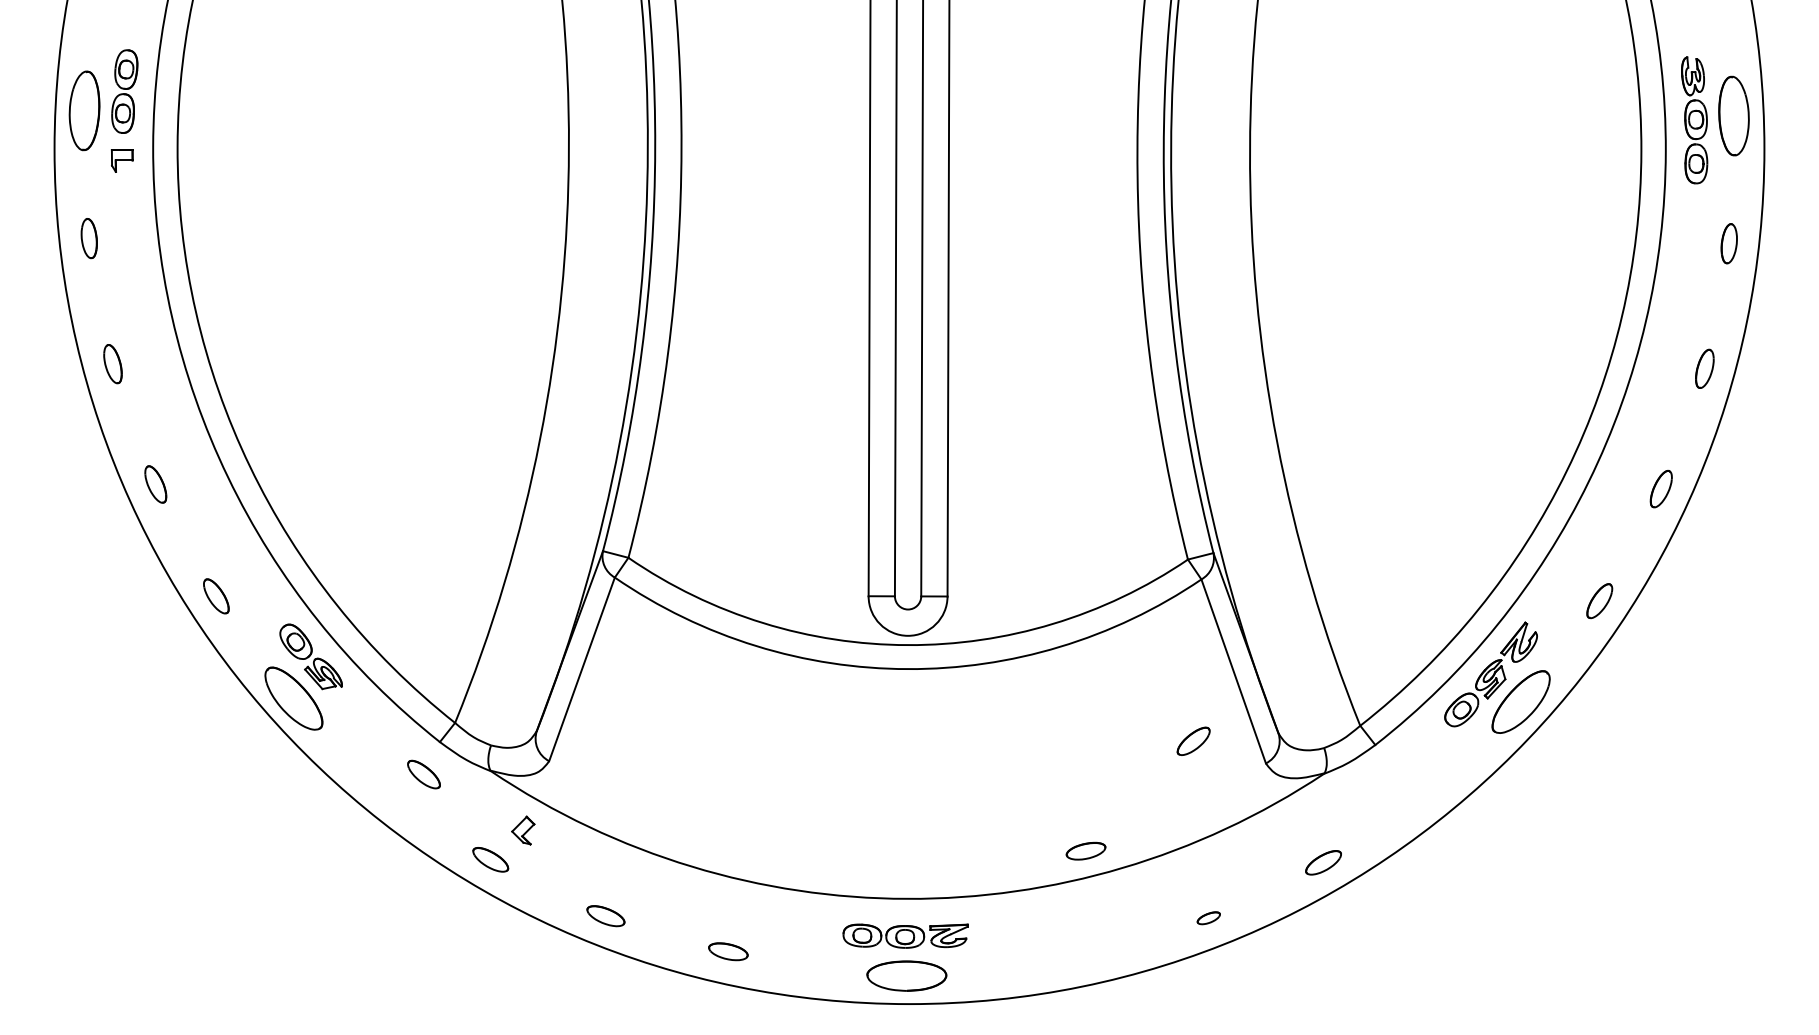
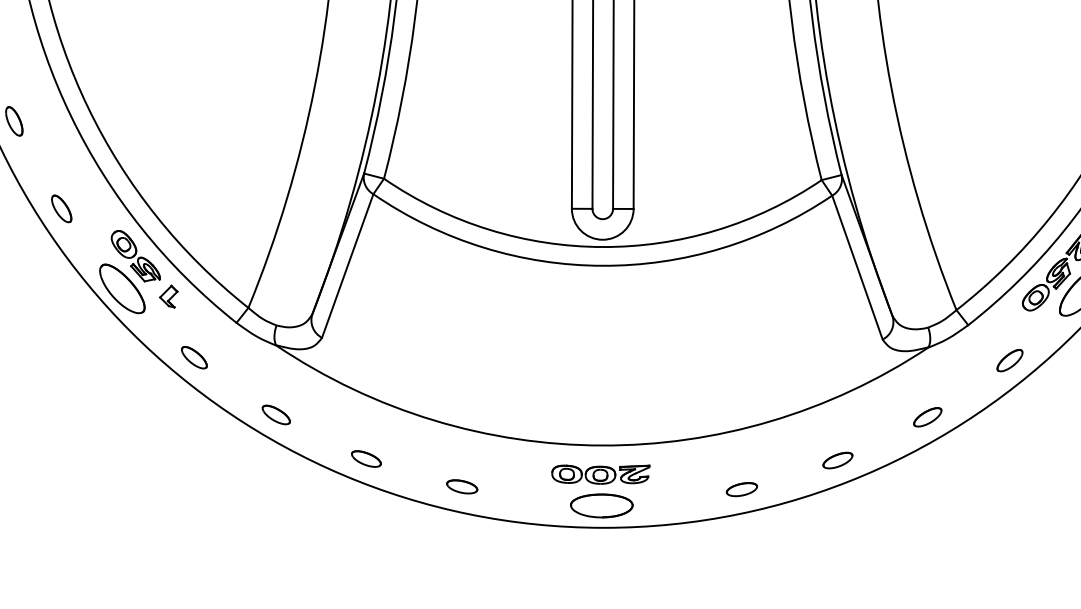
part: (1193, 740) -> (1009, 359), moved
part: (423, 774) -> (194, 357), moved
part: (523, 830) -> (168, 296), moved
part: (1085, 850) -> (741, 489), moved
part: (1208, 918) -> (837, 460), size x1.67

